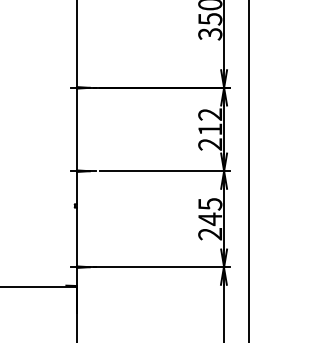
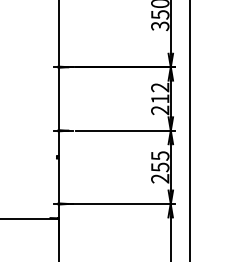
text: (210, 219) -> (160, 167), 245 -> 255

